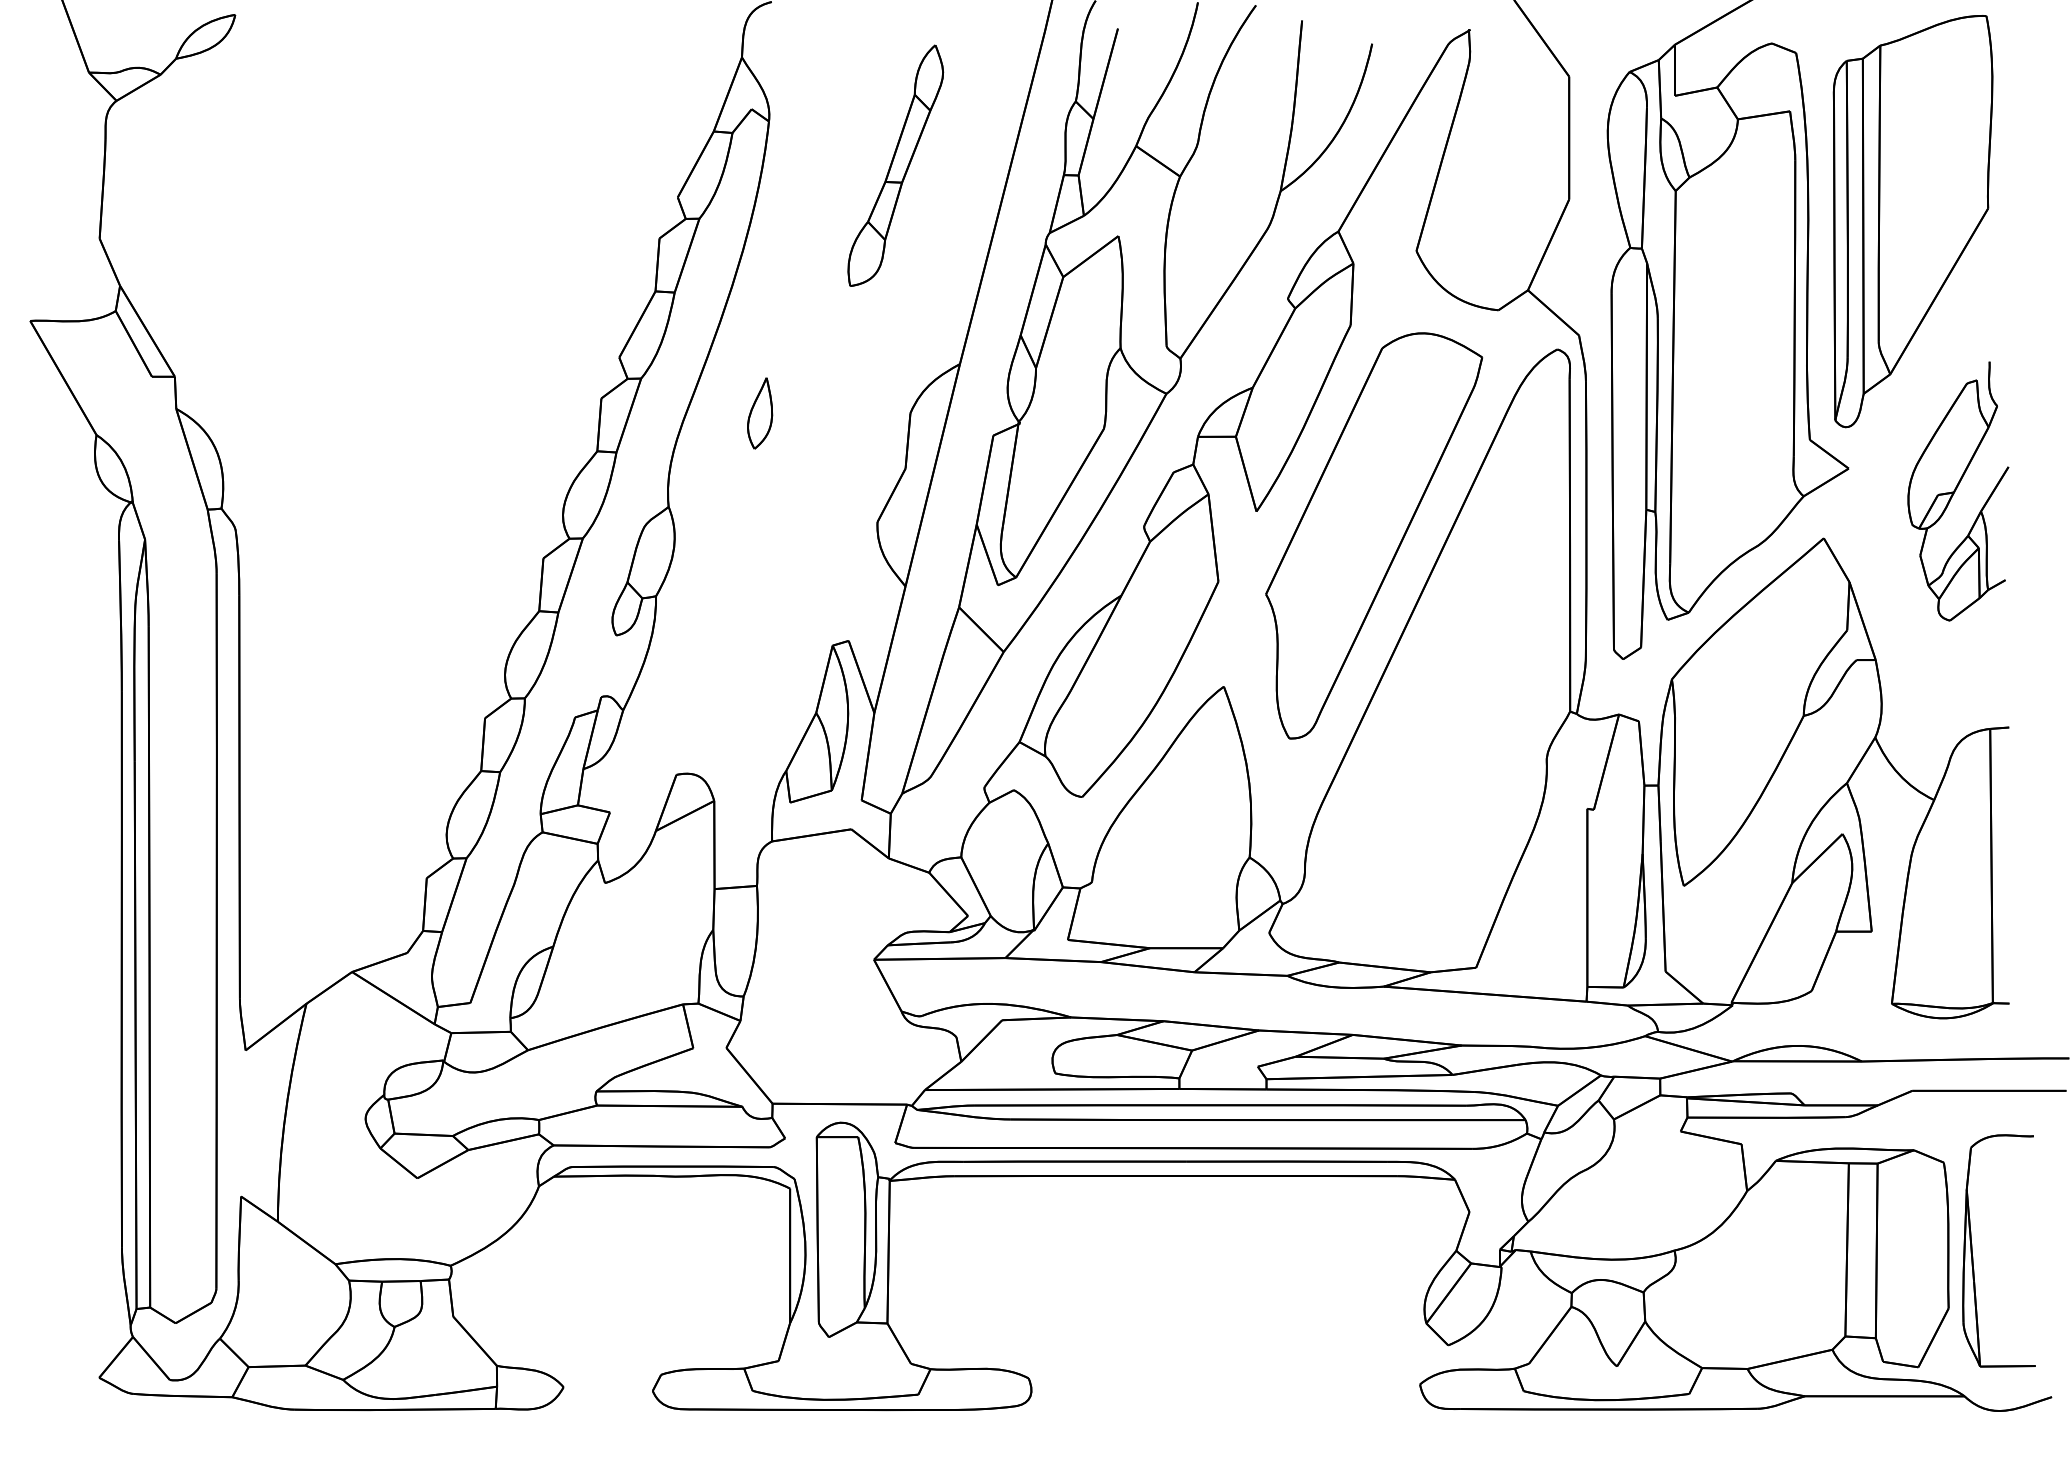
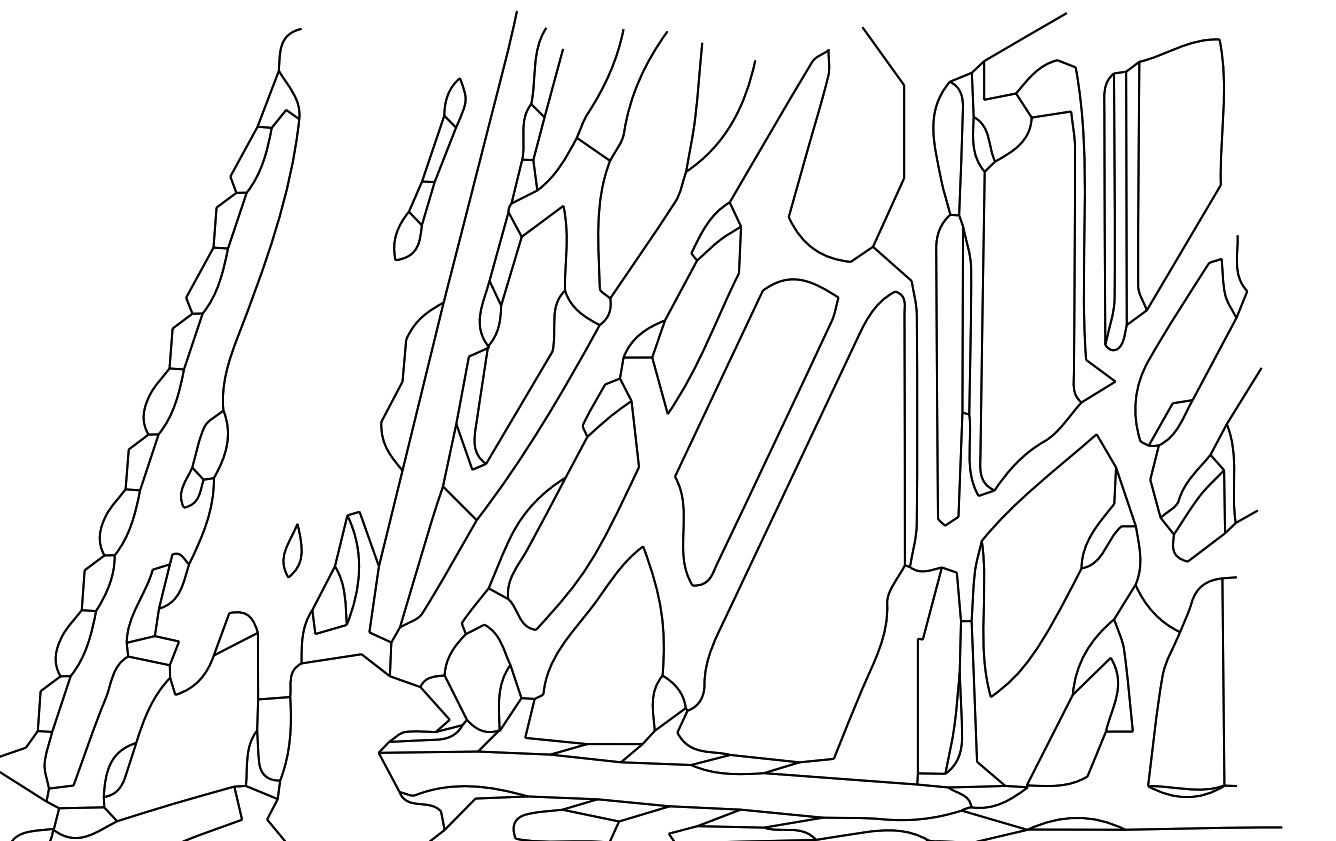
part: (895, 165) -> (429, 169), moved
part: (760, 413) -> (292, 550), moved
part: (1958, 491) -> (1198, 398), size x1.67

